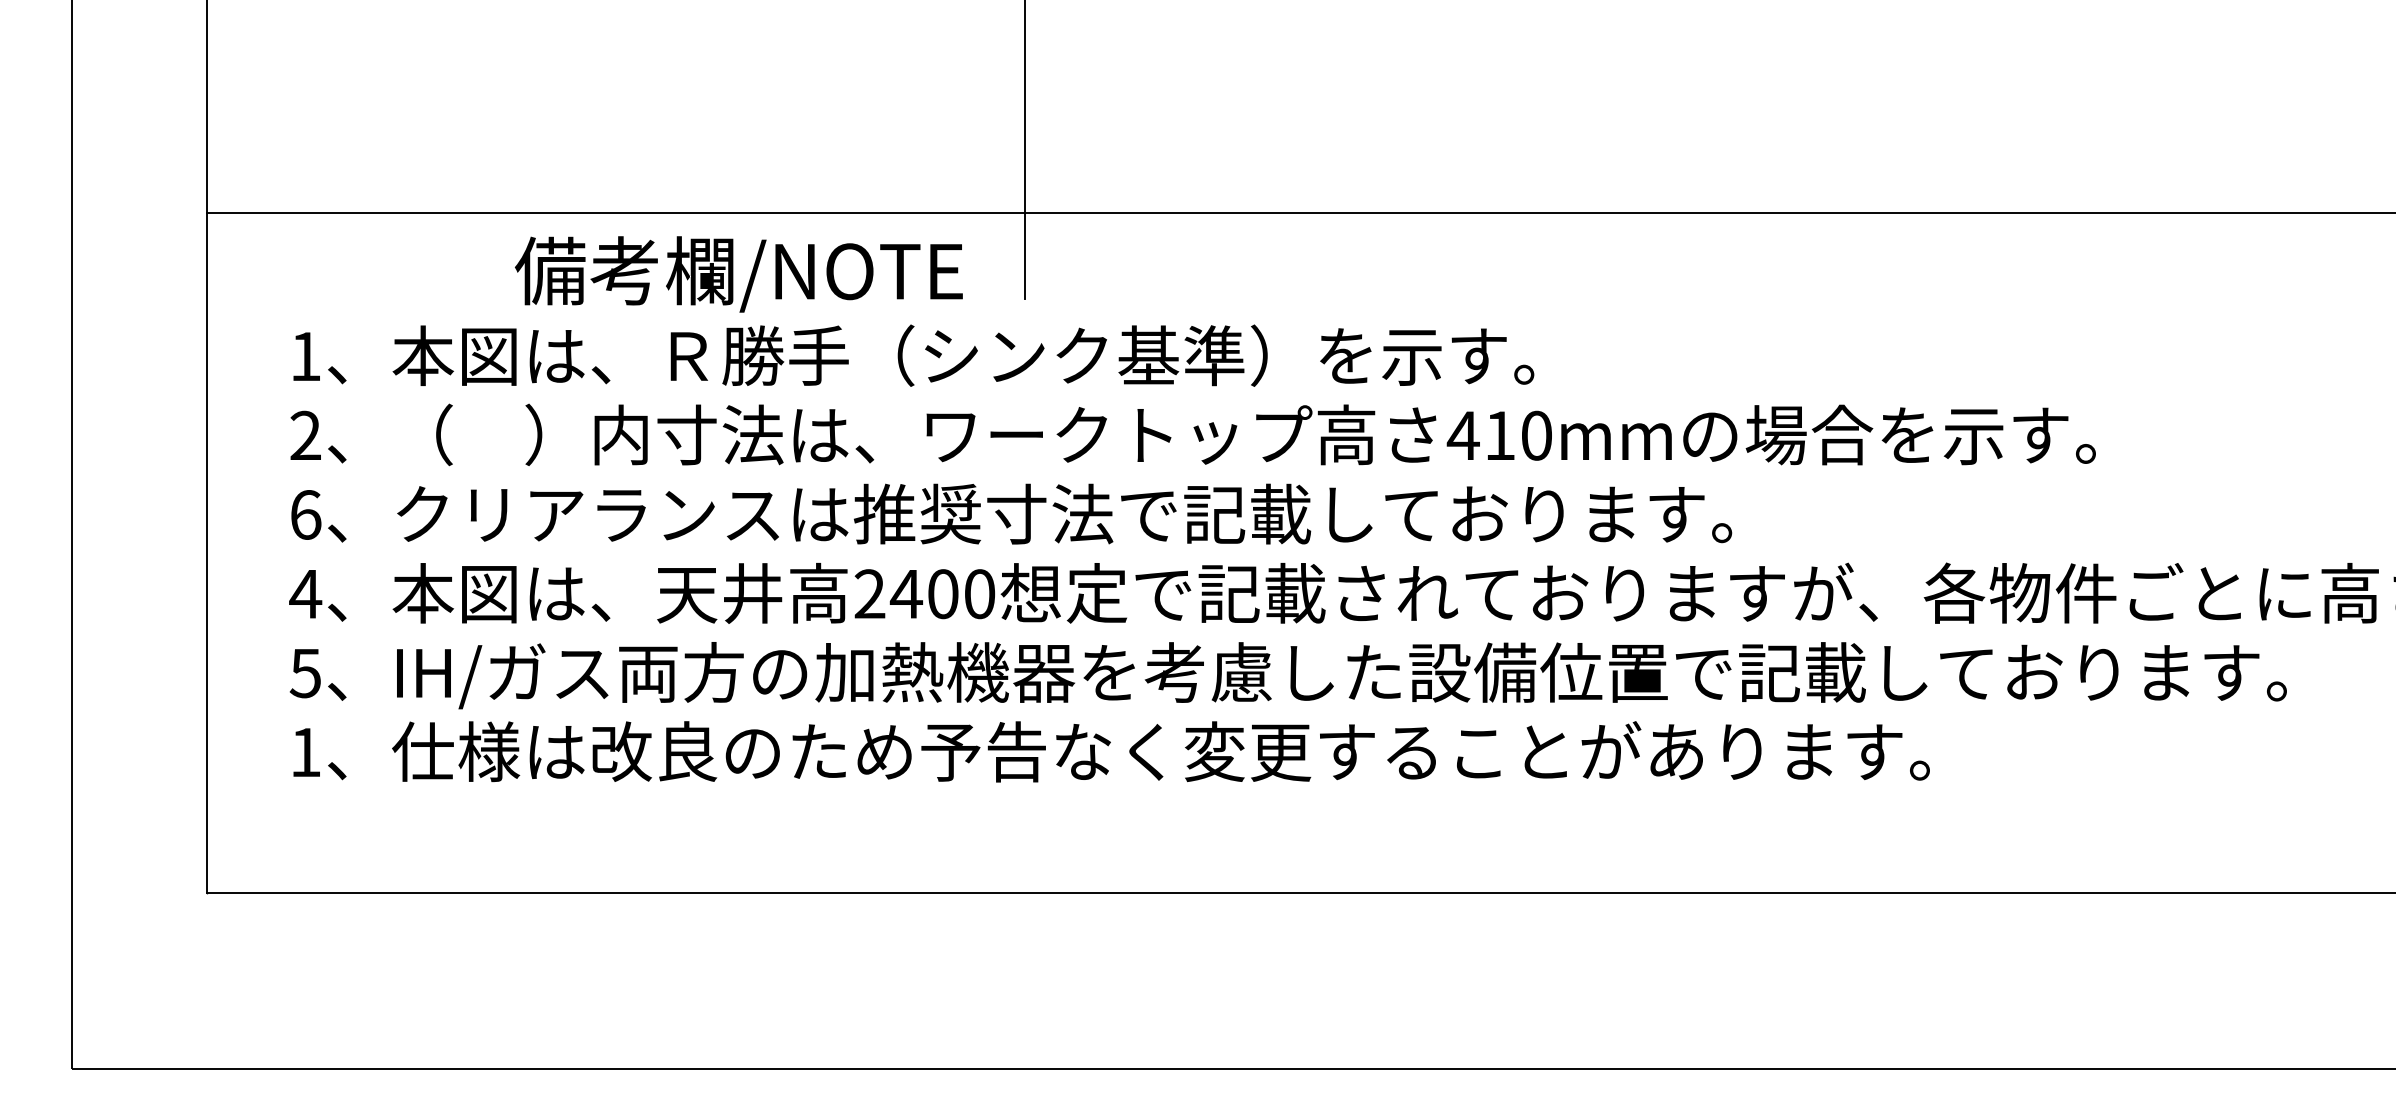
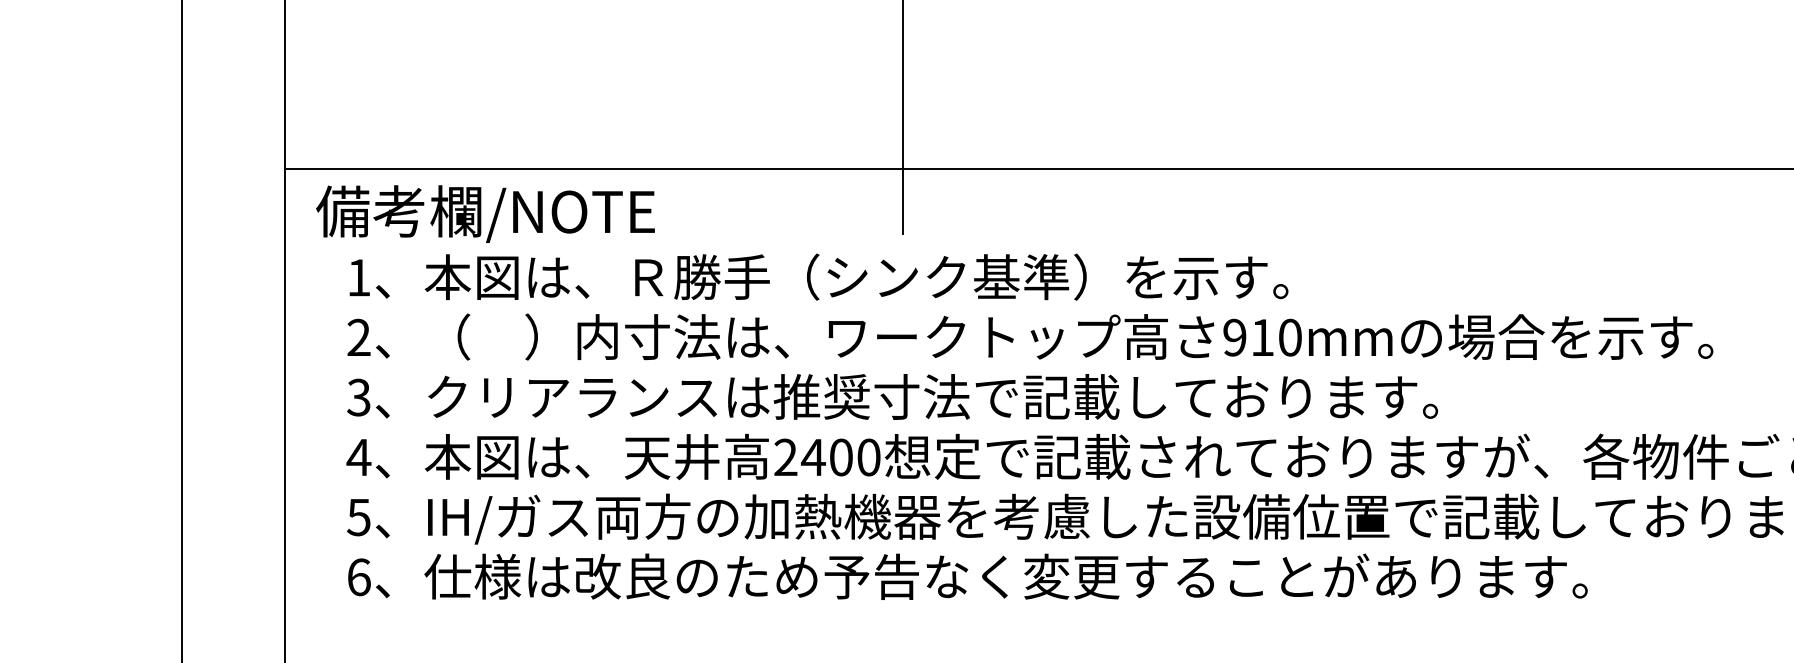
text: (738, 274) -> (485, 214), moved
text: (1462, 435) -> (1234, 337), 410mm -> 910mm
text: (305, 514) -> (358, 397), 6 -> 3
text: (306, 752) -> (359, 577), 1 -> 6

